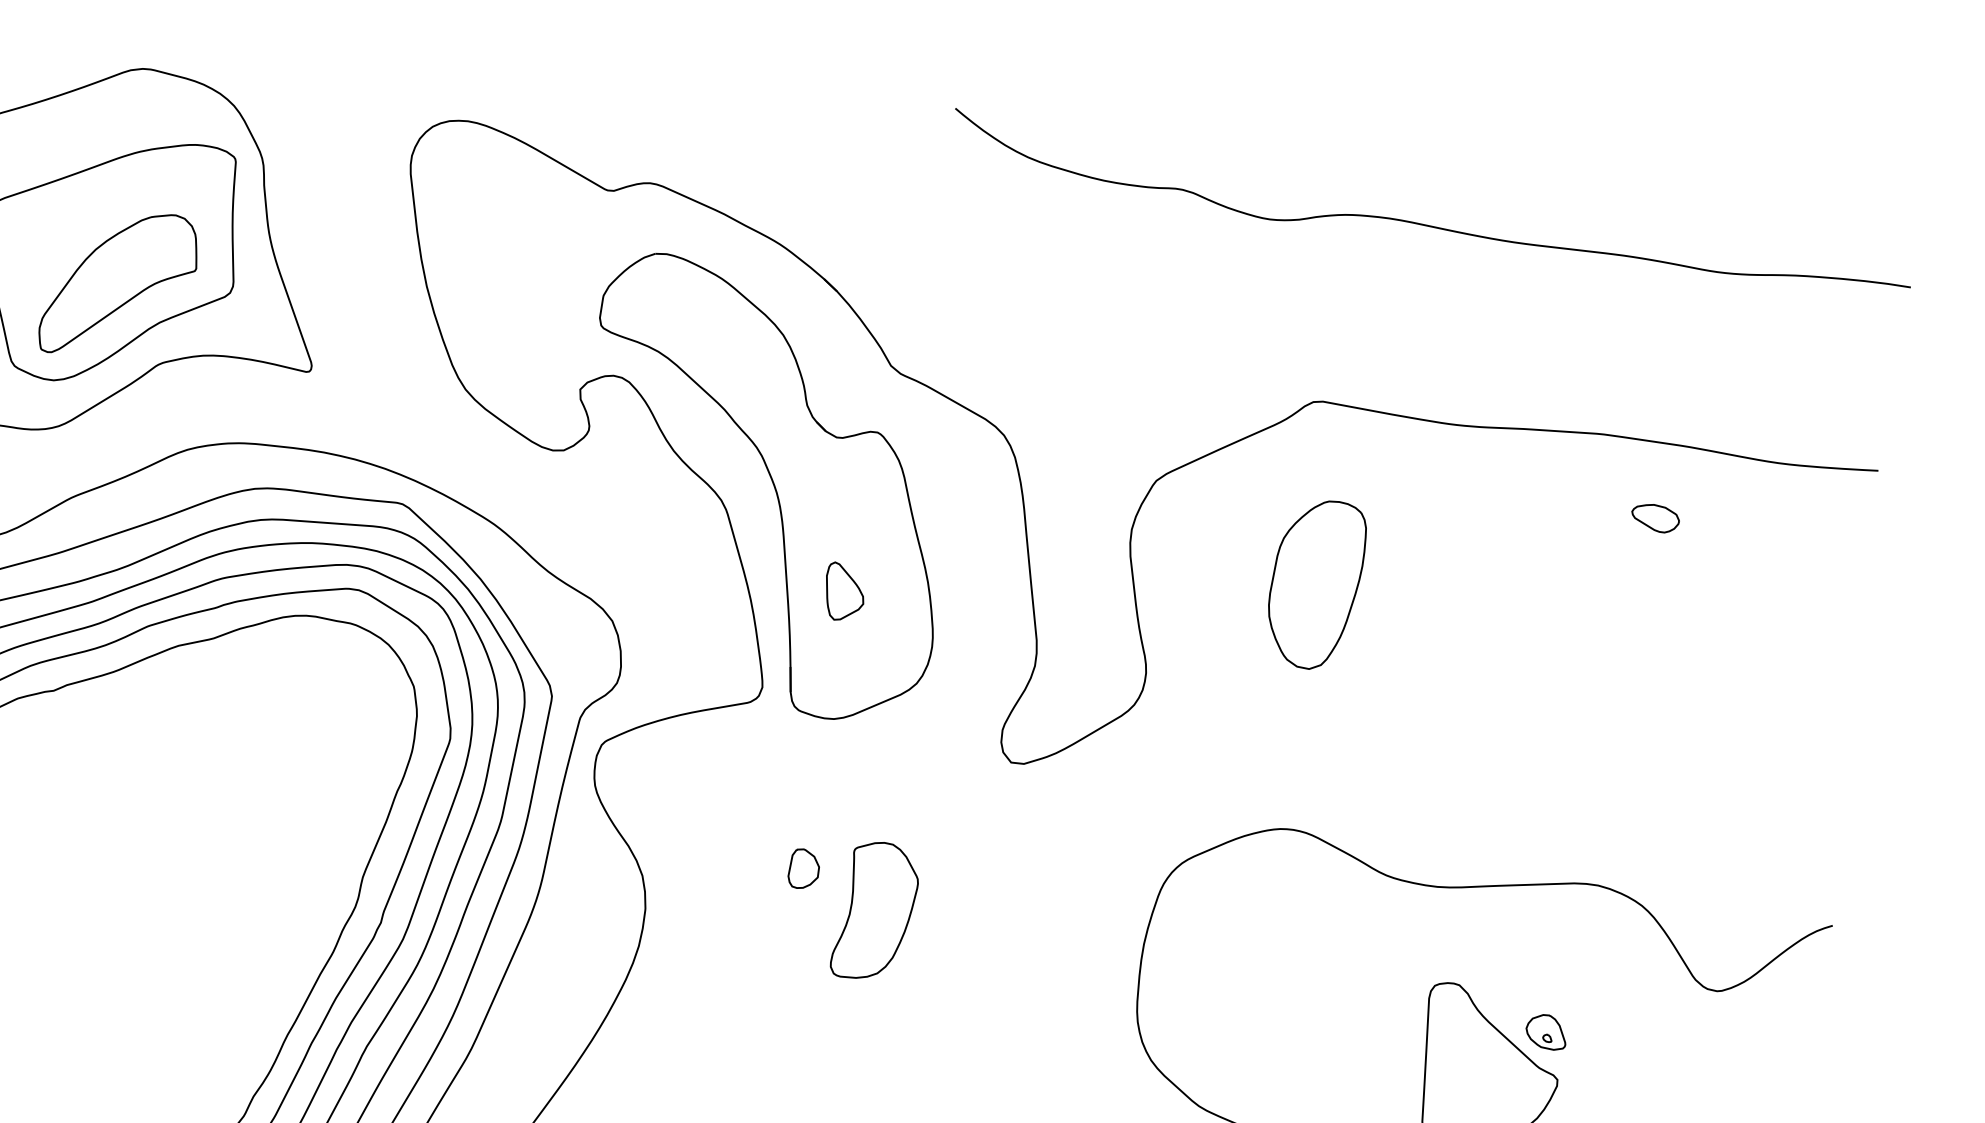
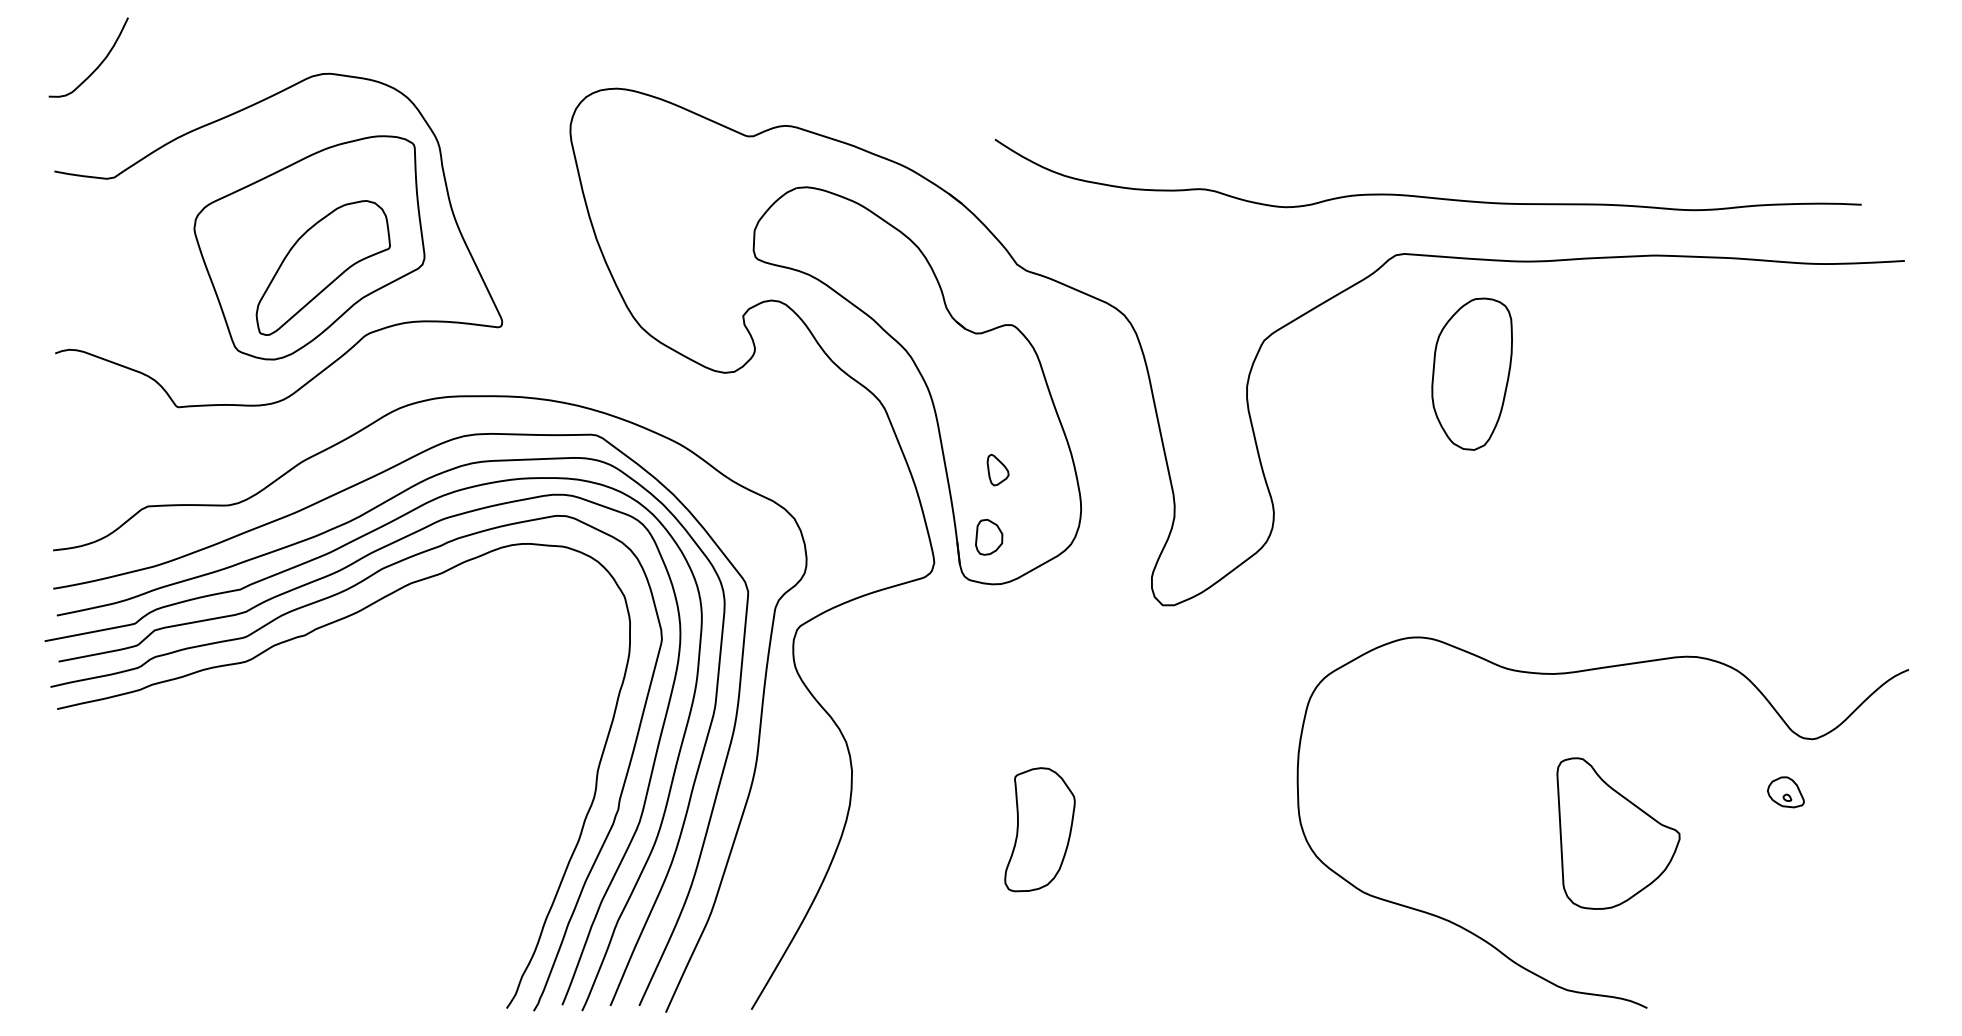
curve: (1429, 224) -> (1427, 196), moved
part: (1655, 517) -> (1711, 324), removed
part: (1315, 583) -> (1471, 373), moved
part: (844, 591) -> (997, 469), size x0.6
part: (804, 869) -> (989, 537), moved
part: (875, 910) -> (1039, 829), moved
part: (1545, 1032) -> (1785, 792), moved

